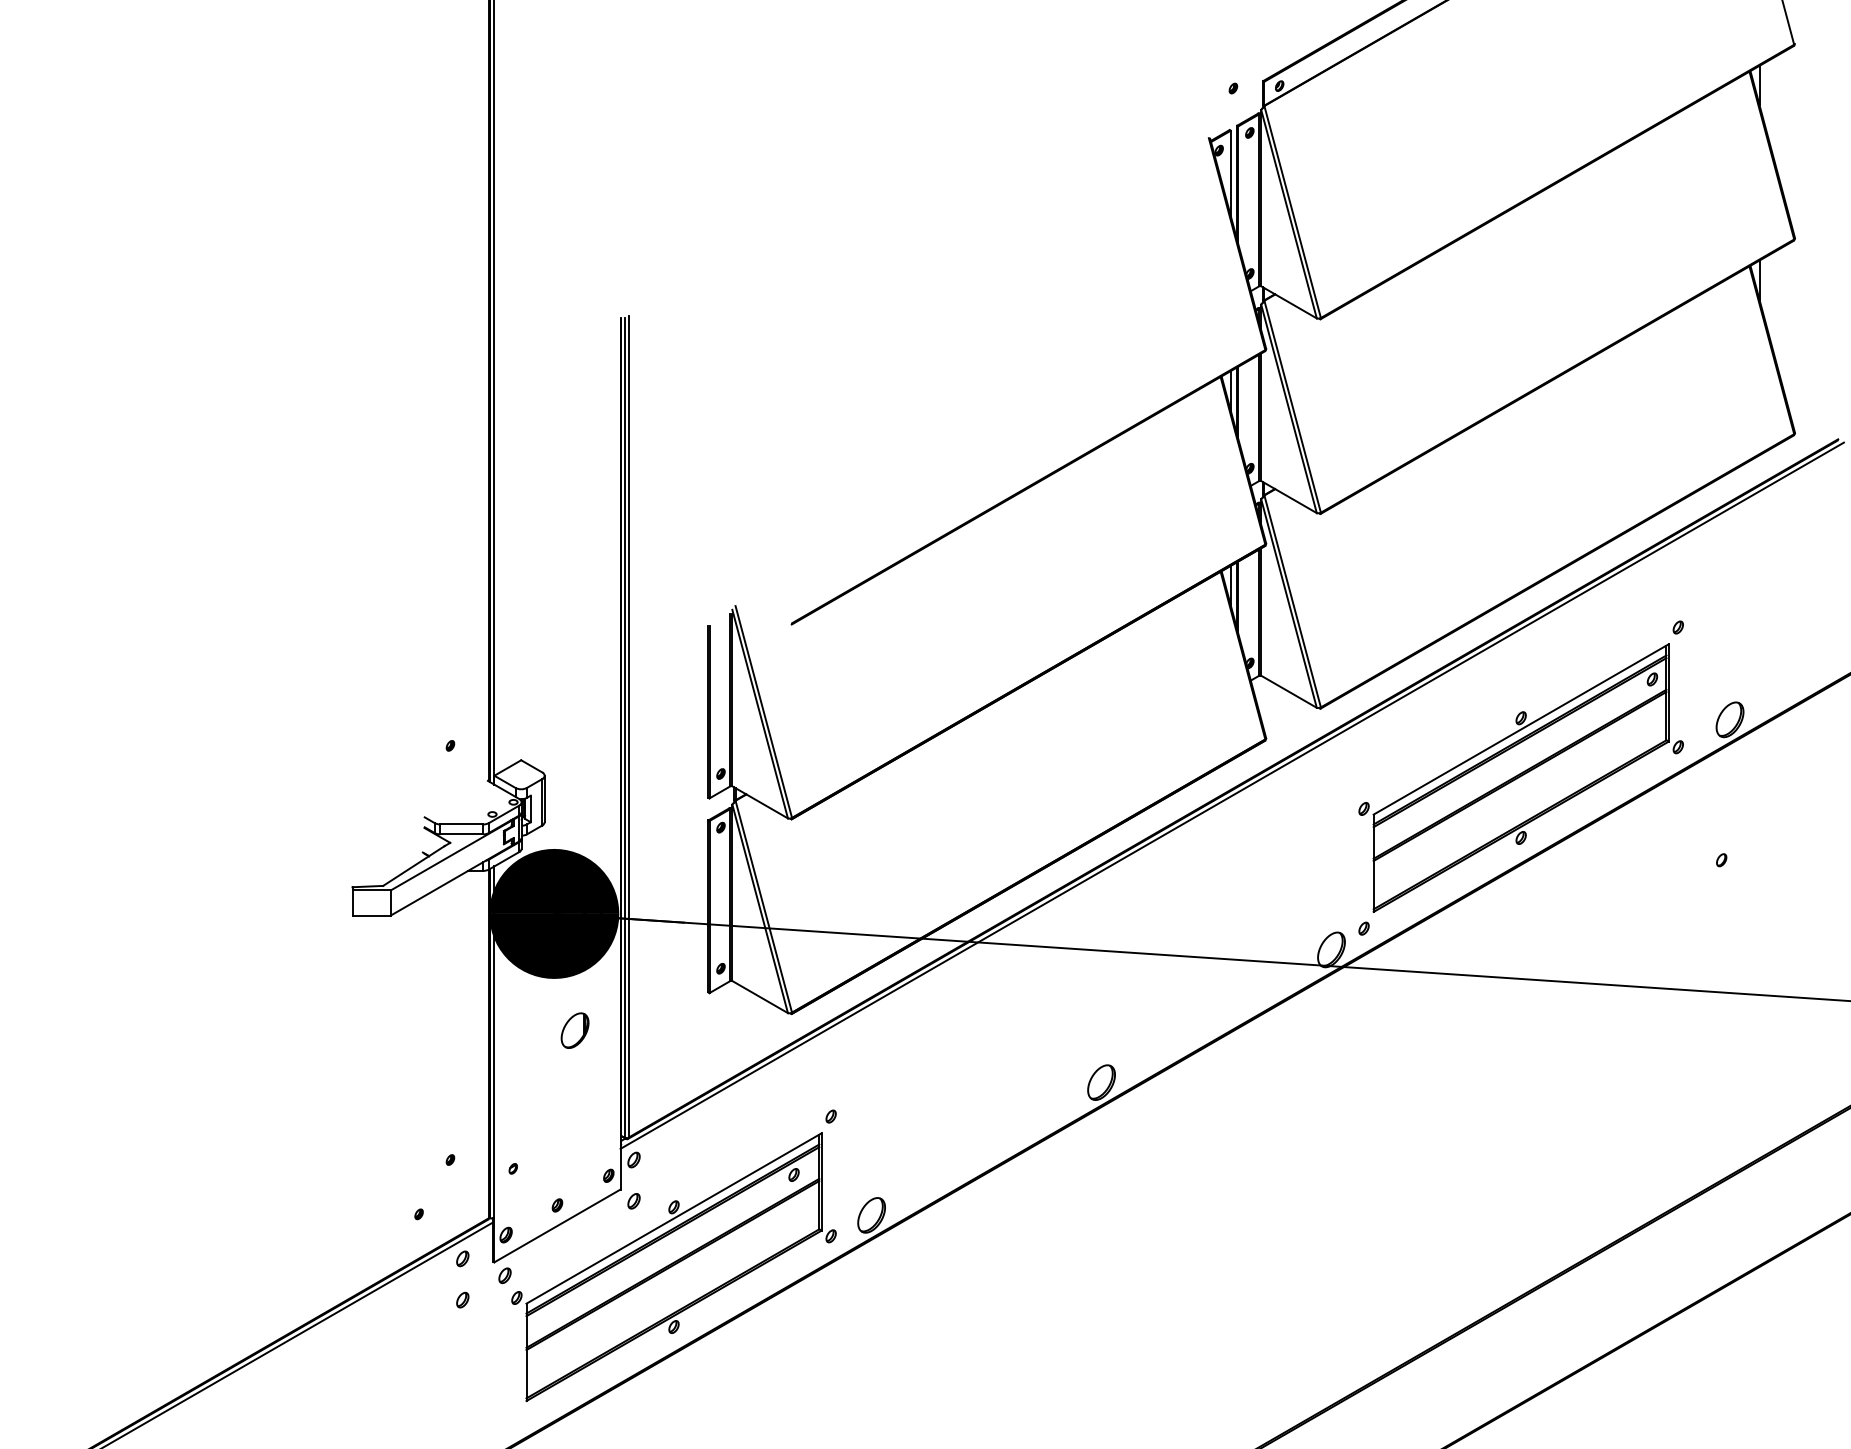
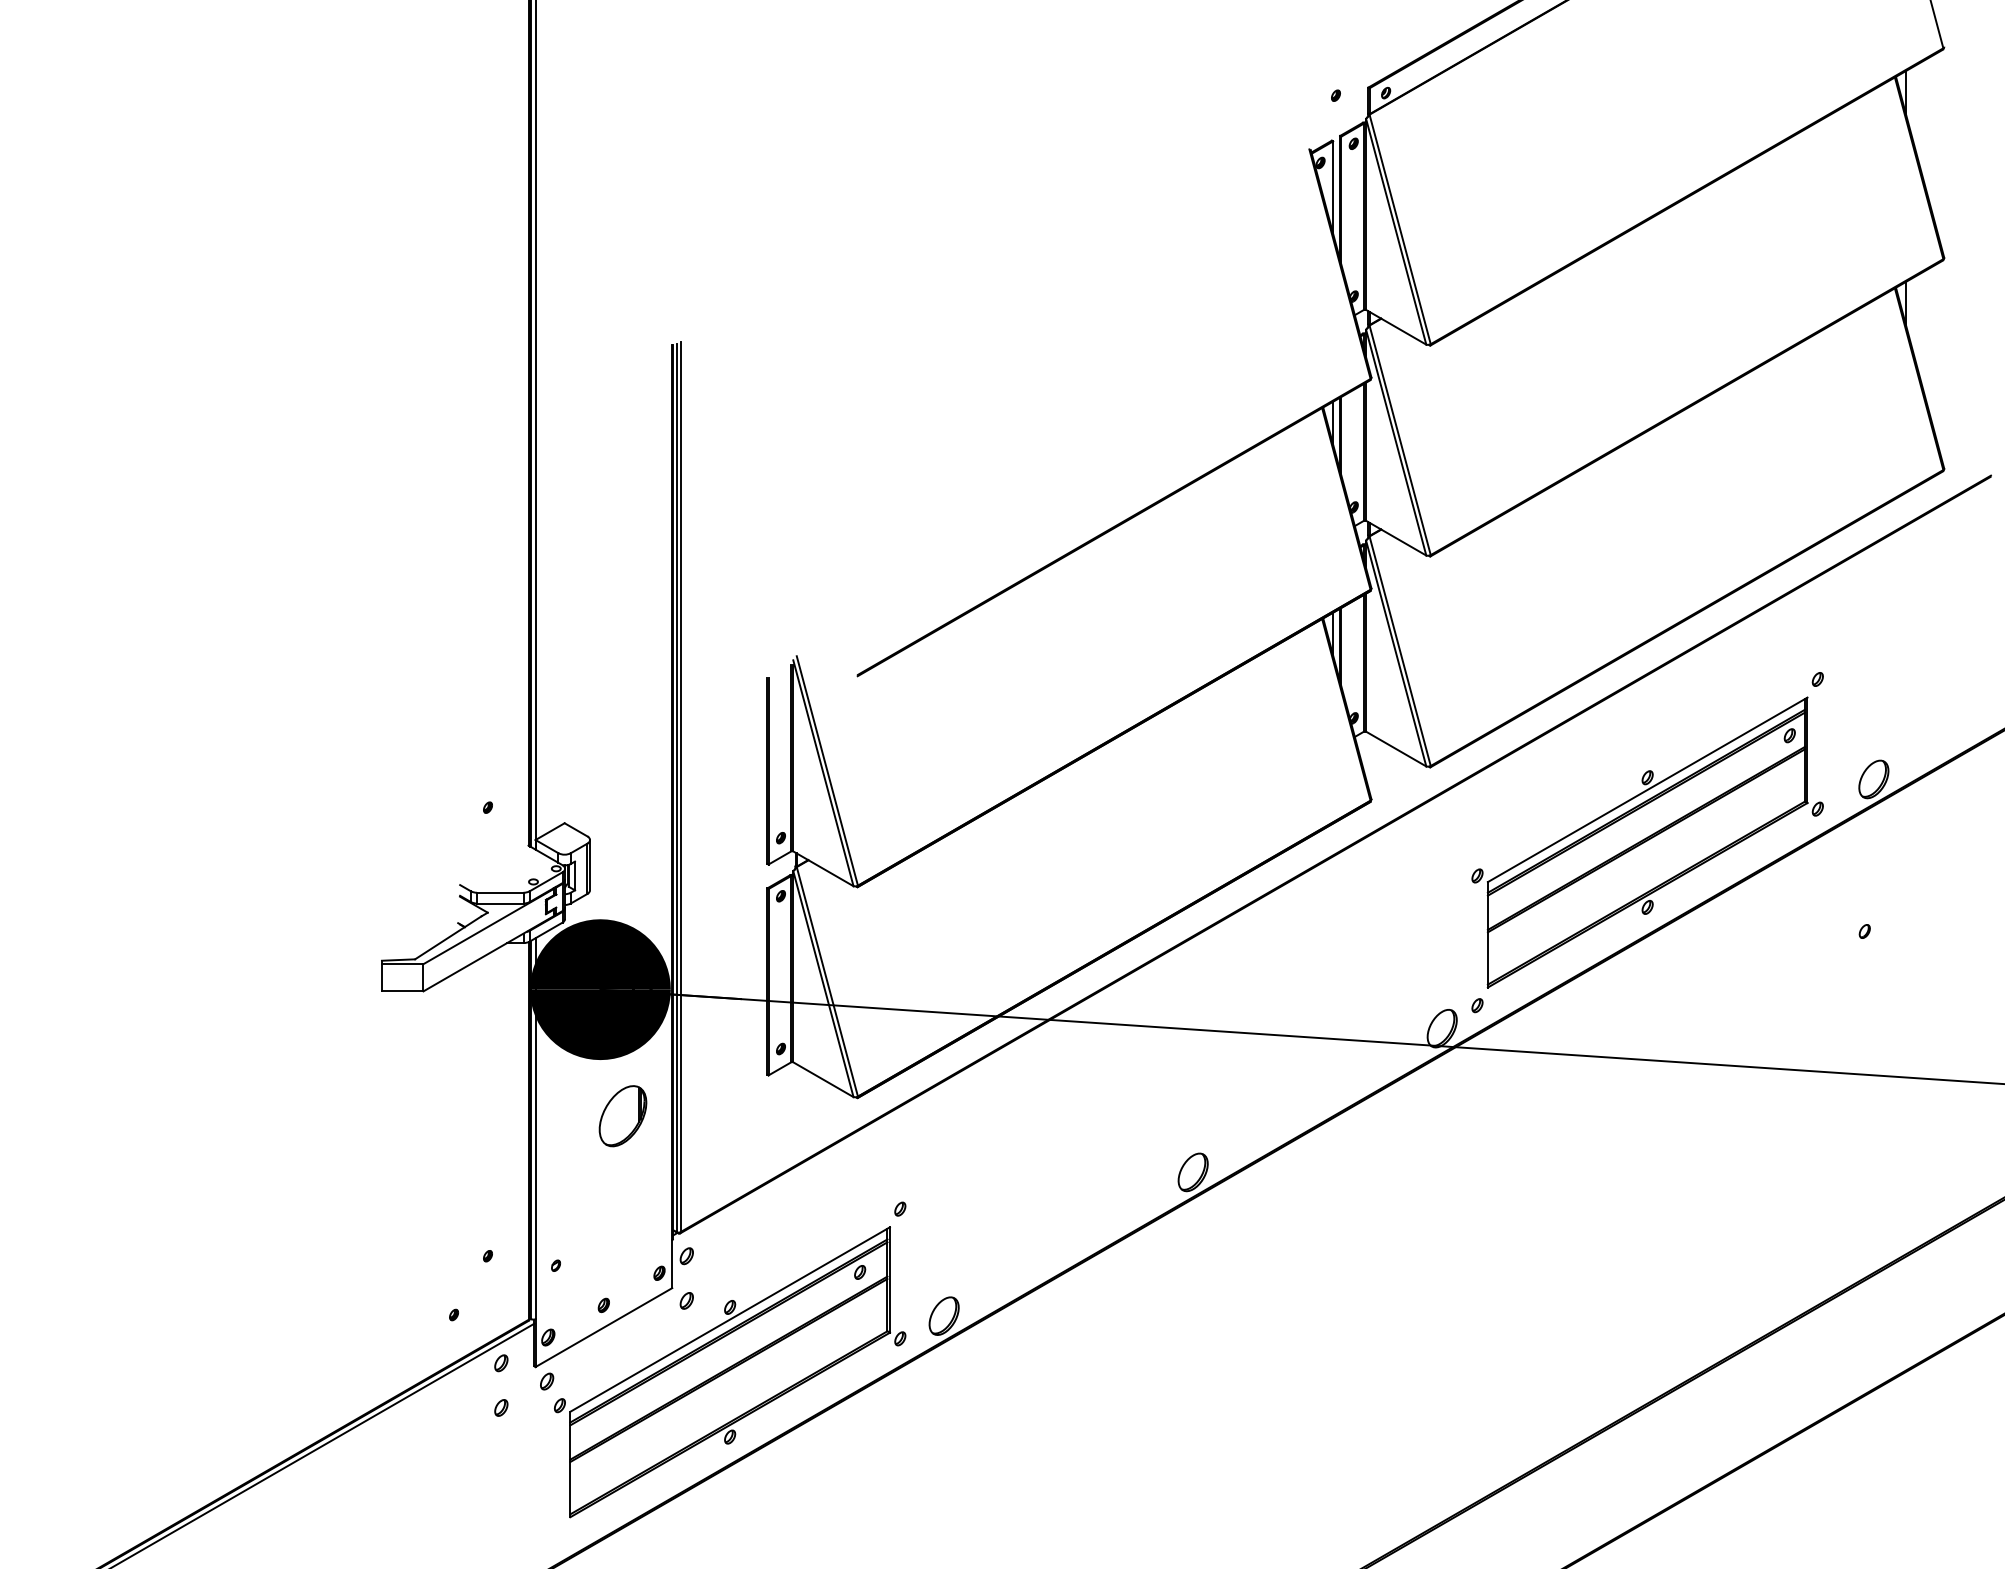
line: (1232, 795) -> (1334, 861), removed
part: (574, 1030) -> (622, 1115), size x1.6

